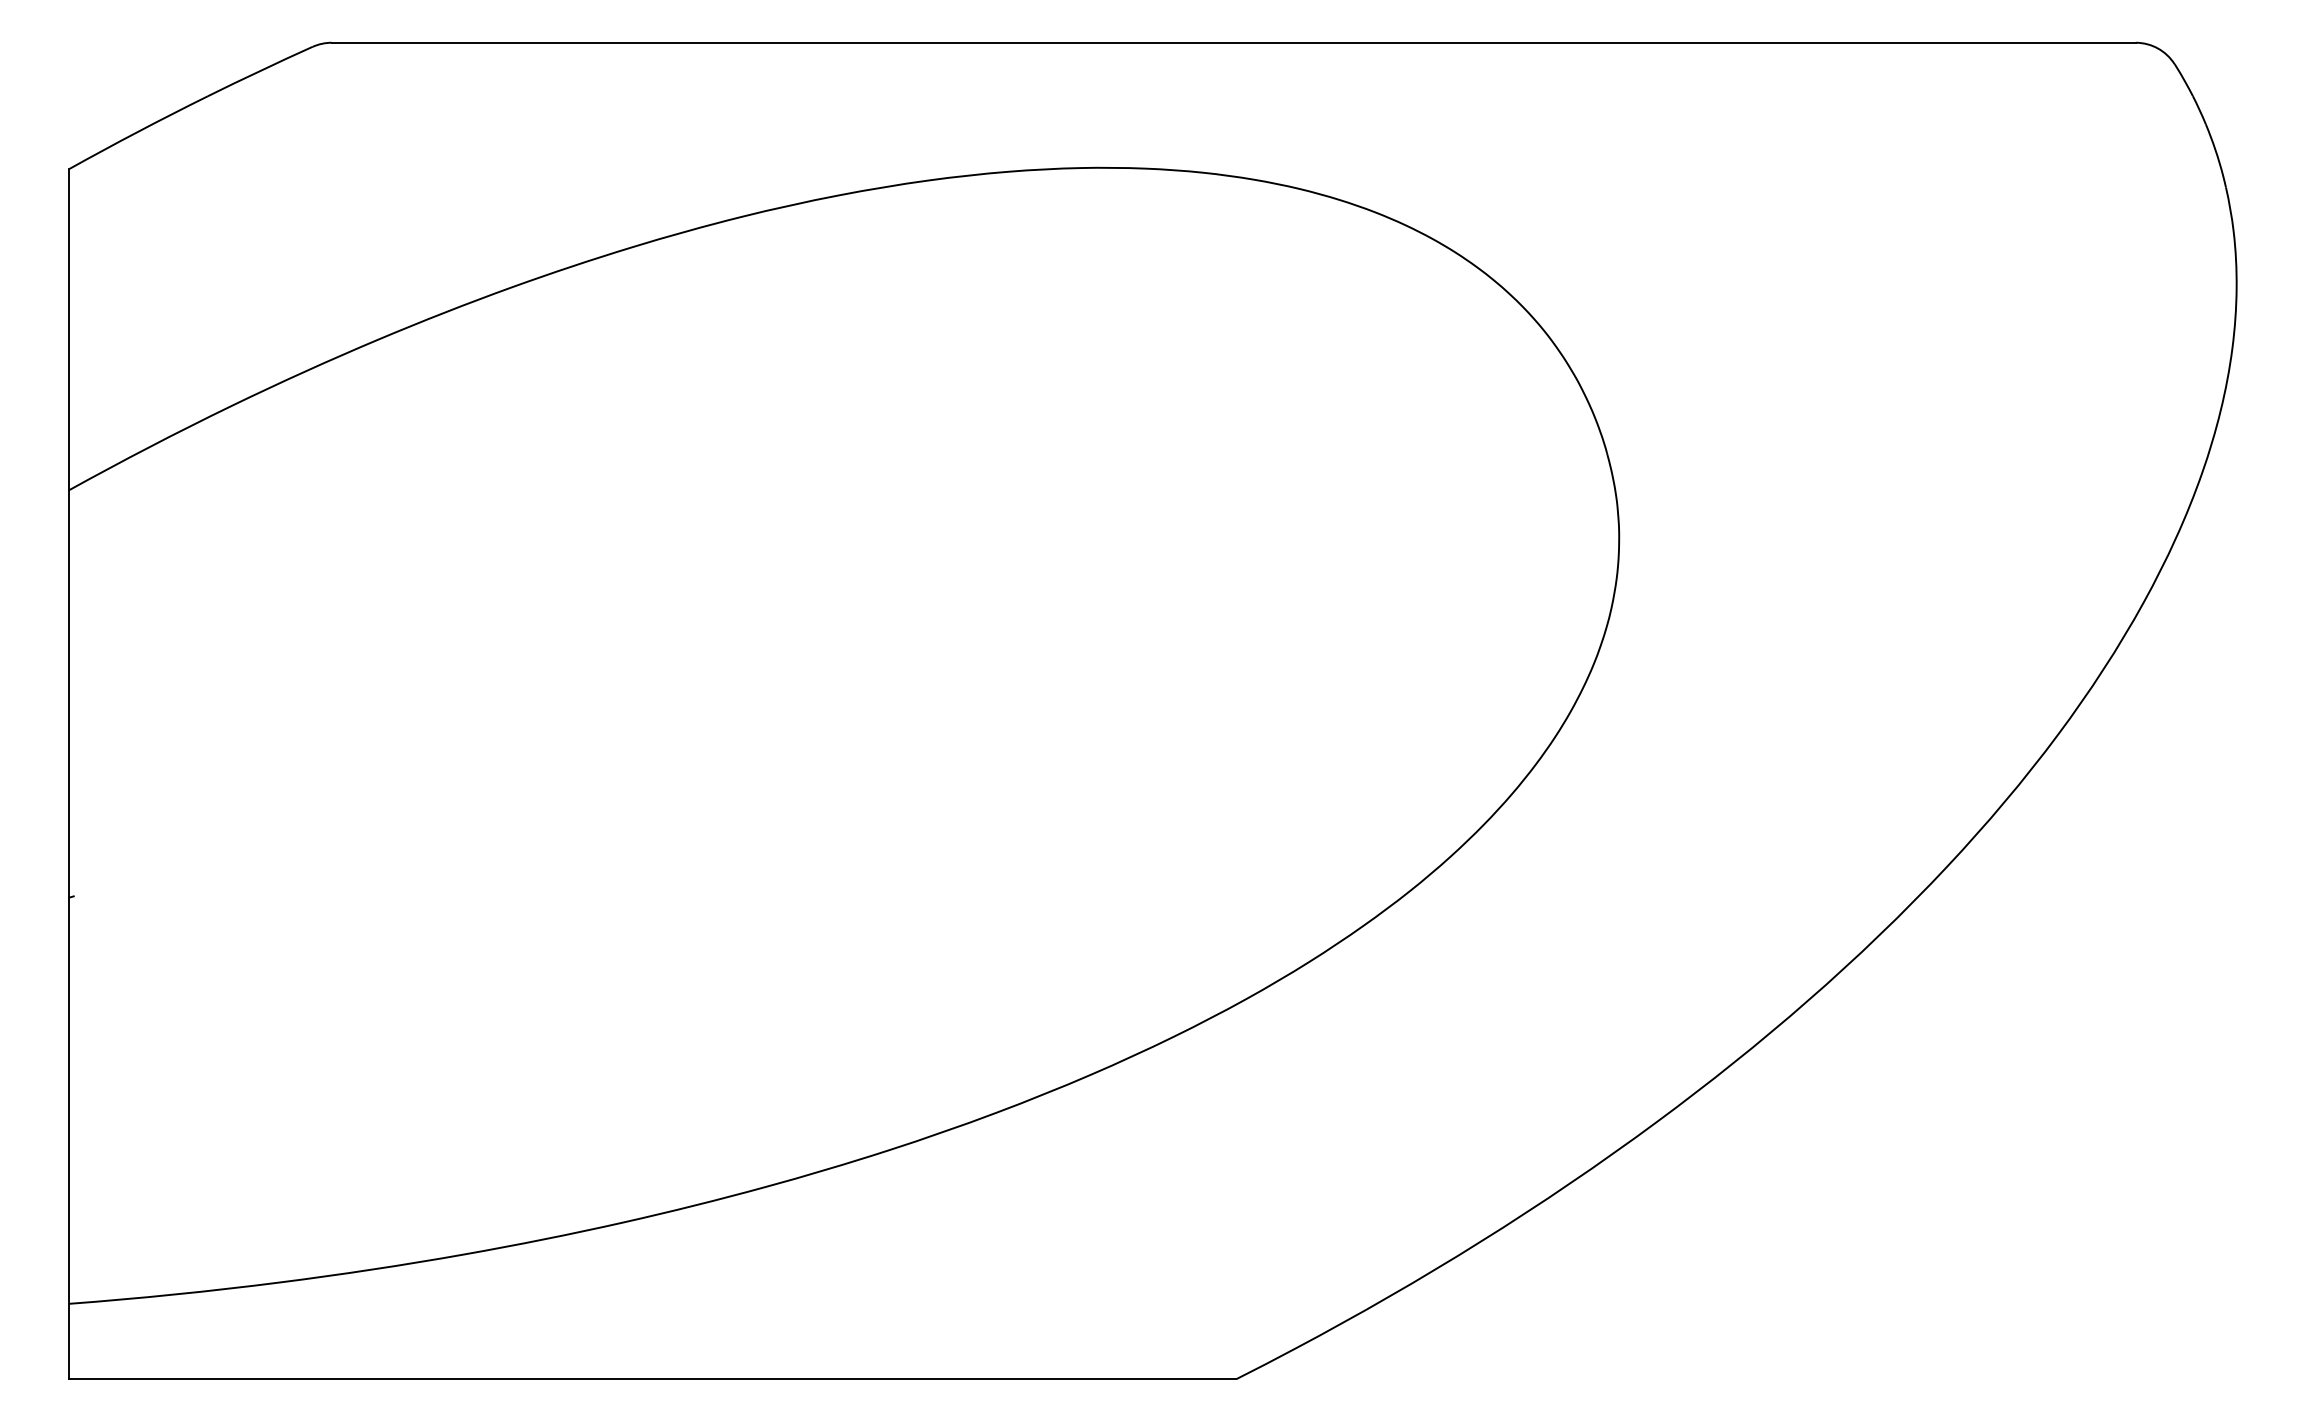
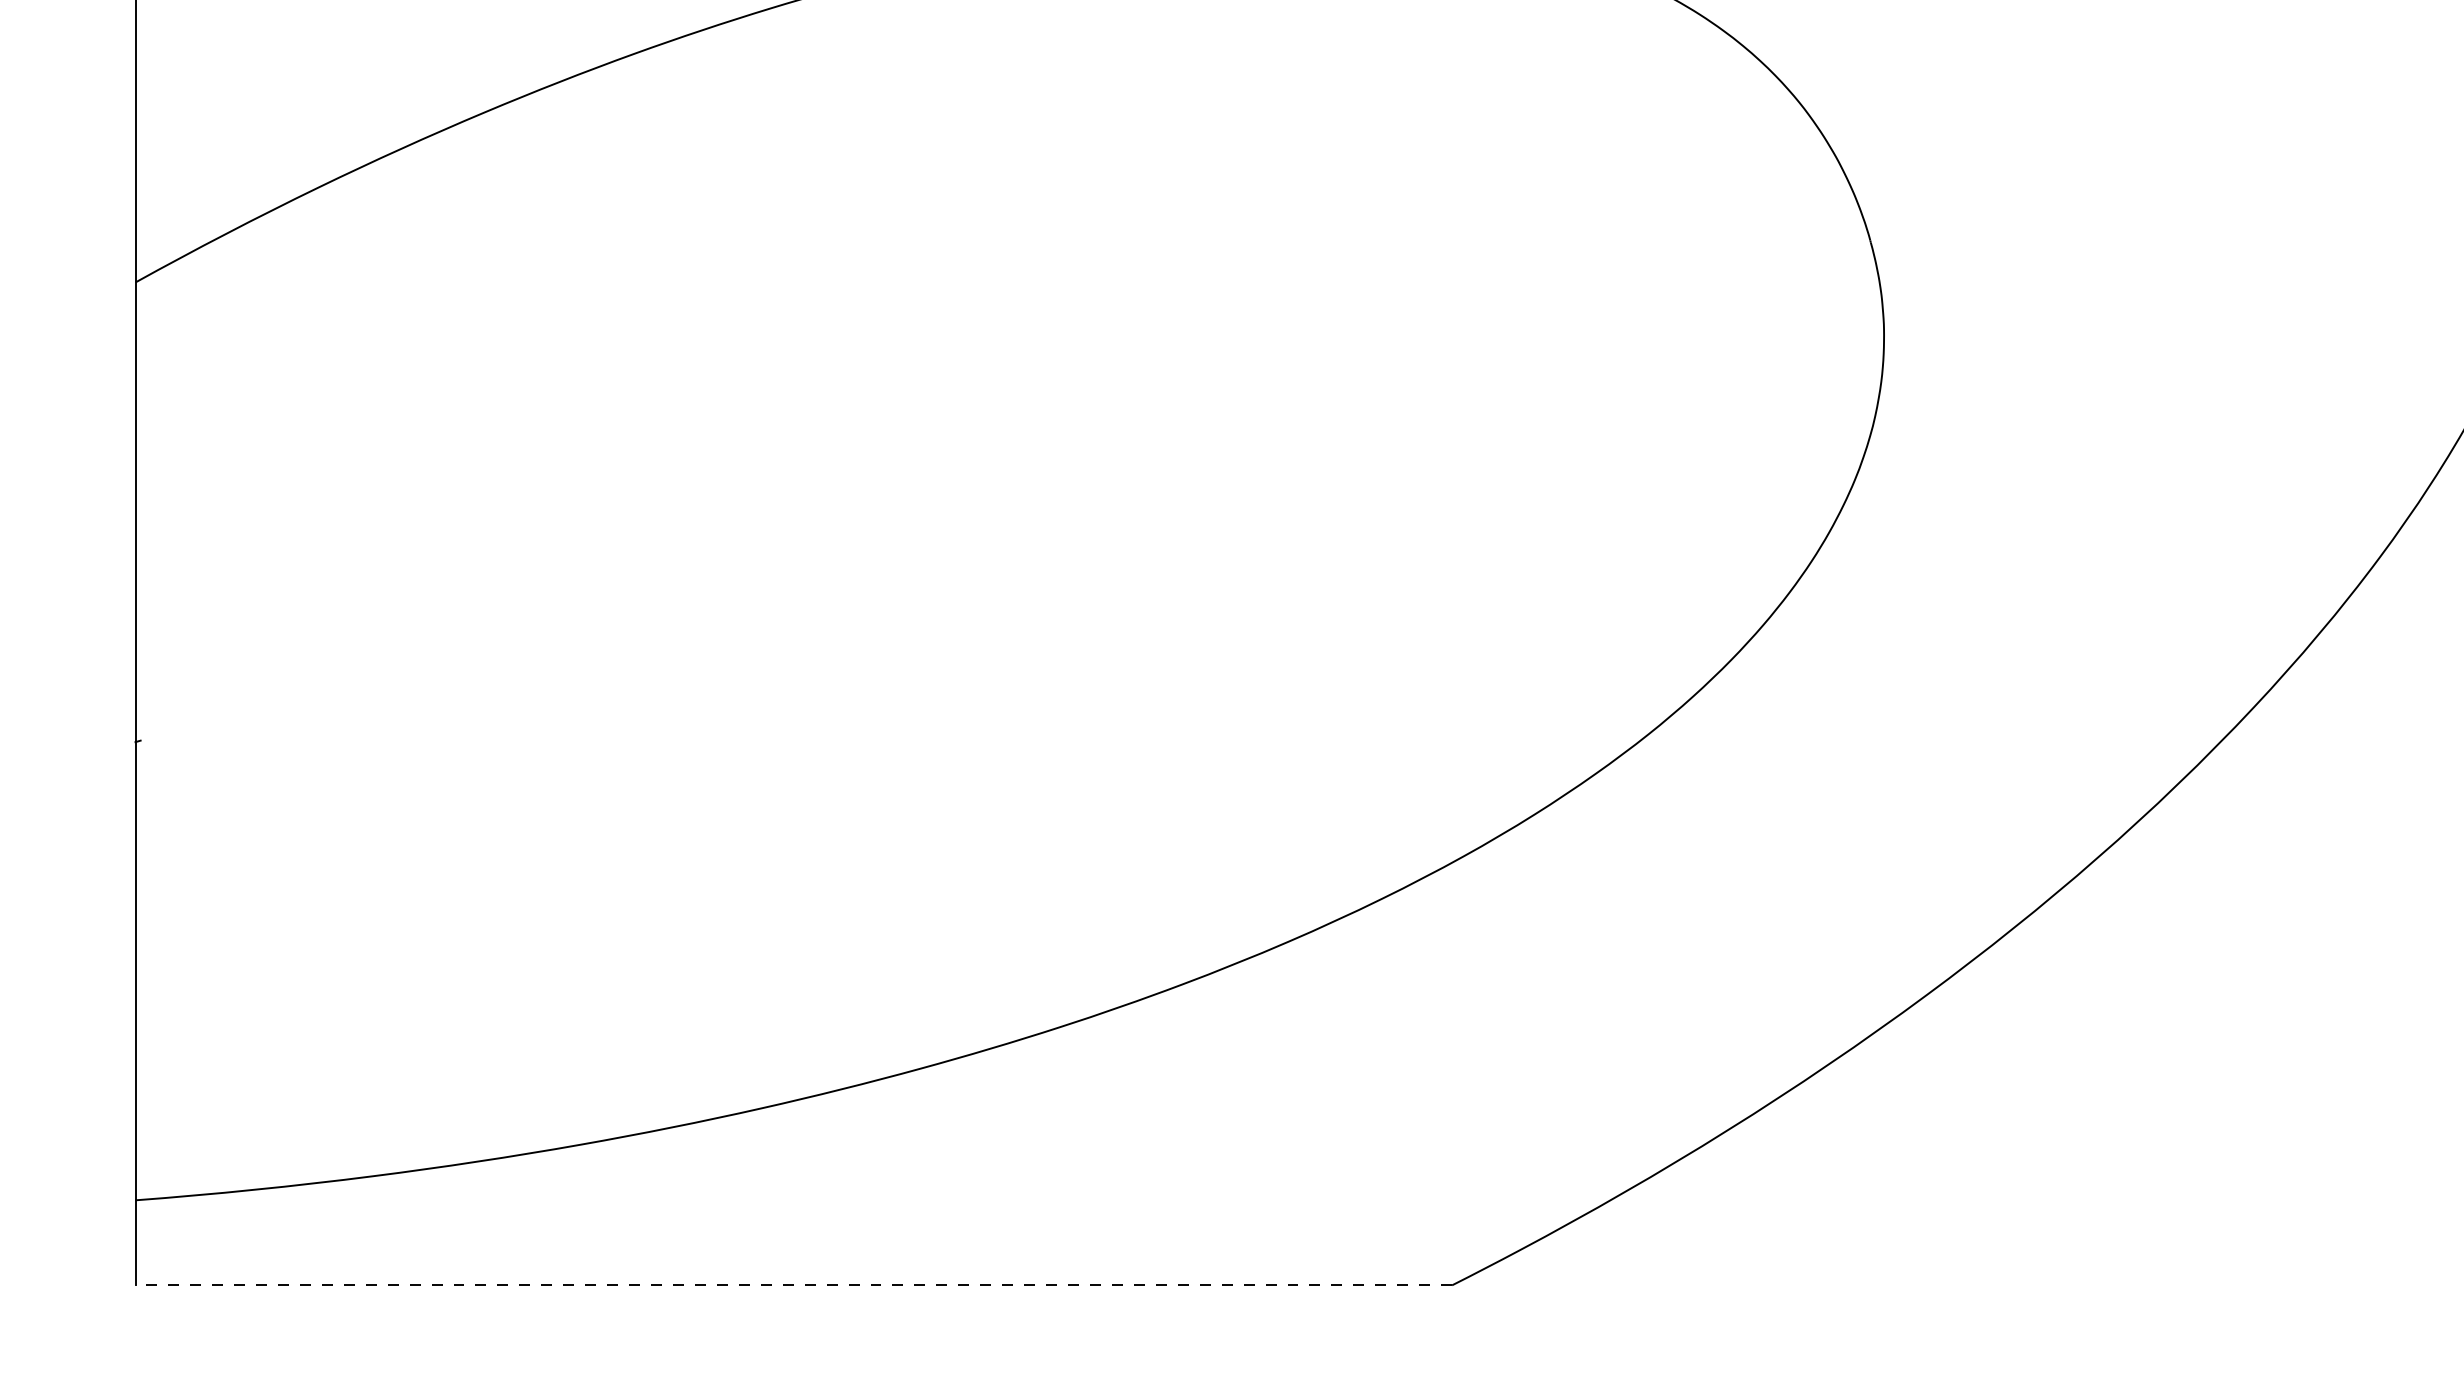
line: (652, 1379) -> (793, 1285), solid -> dashed

